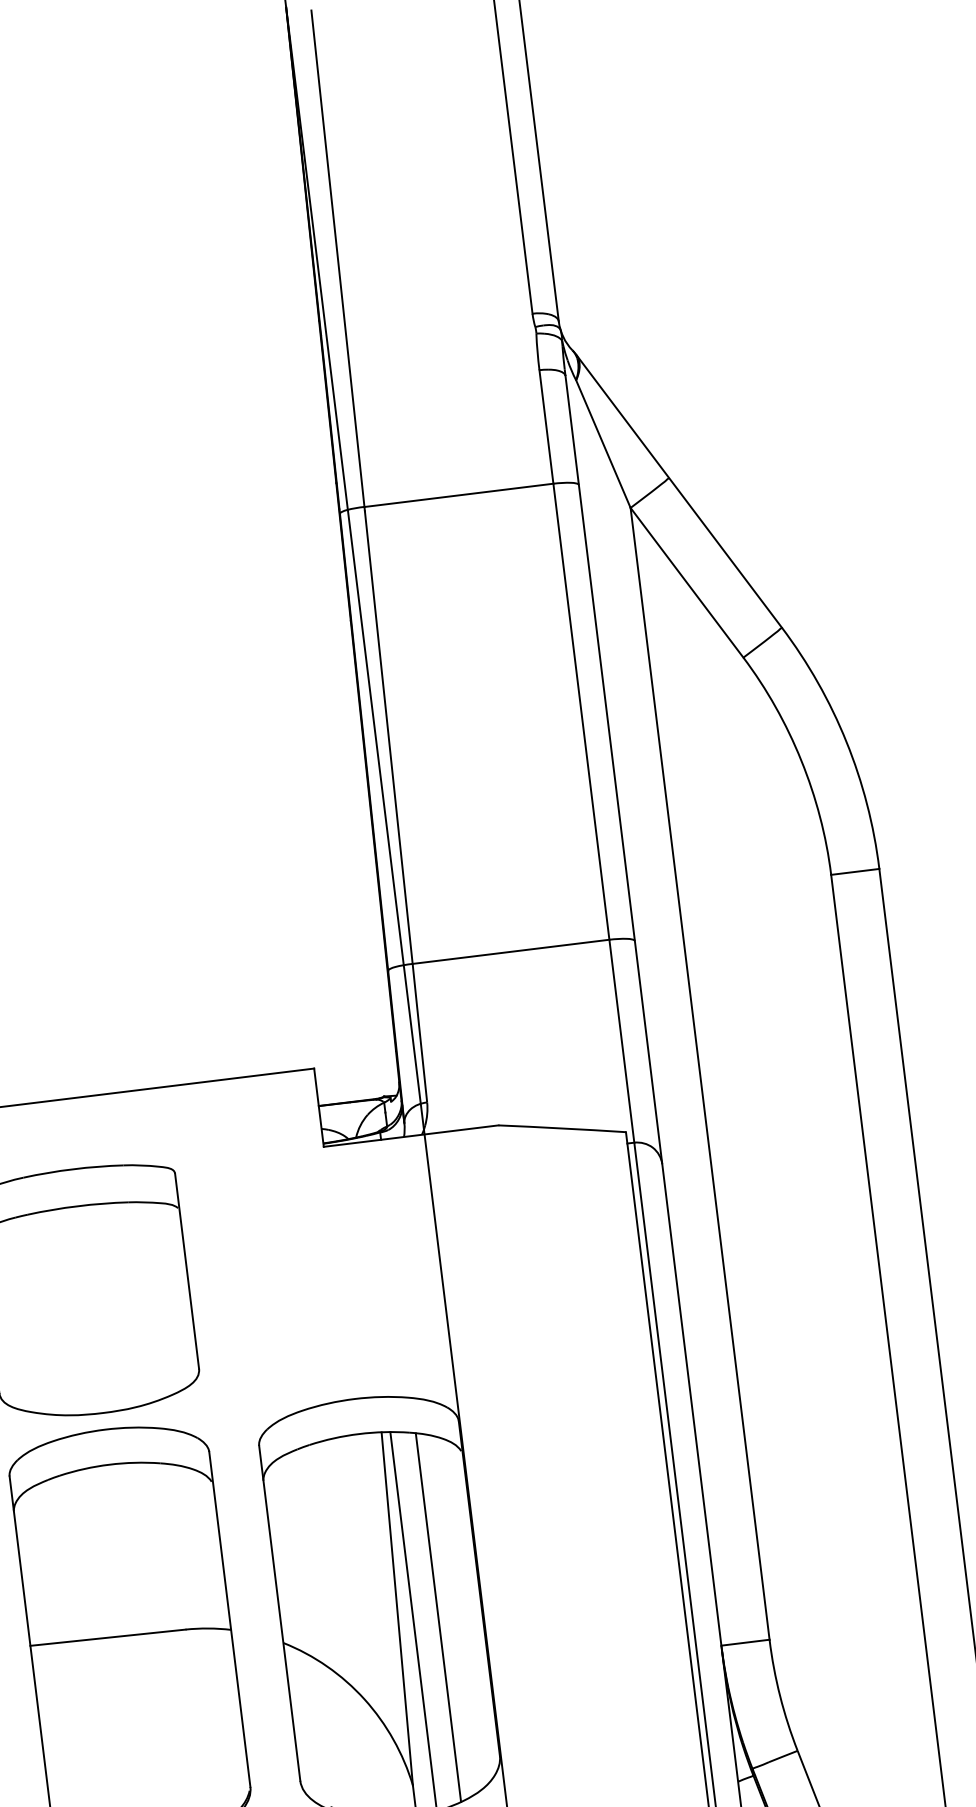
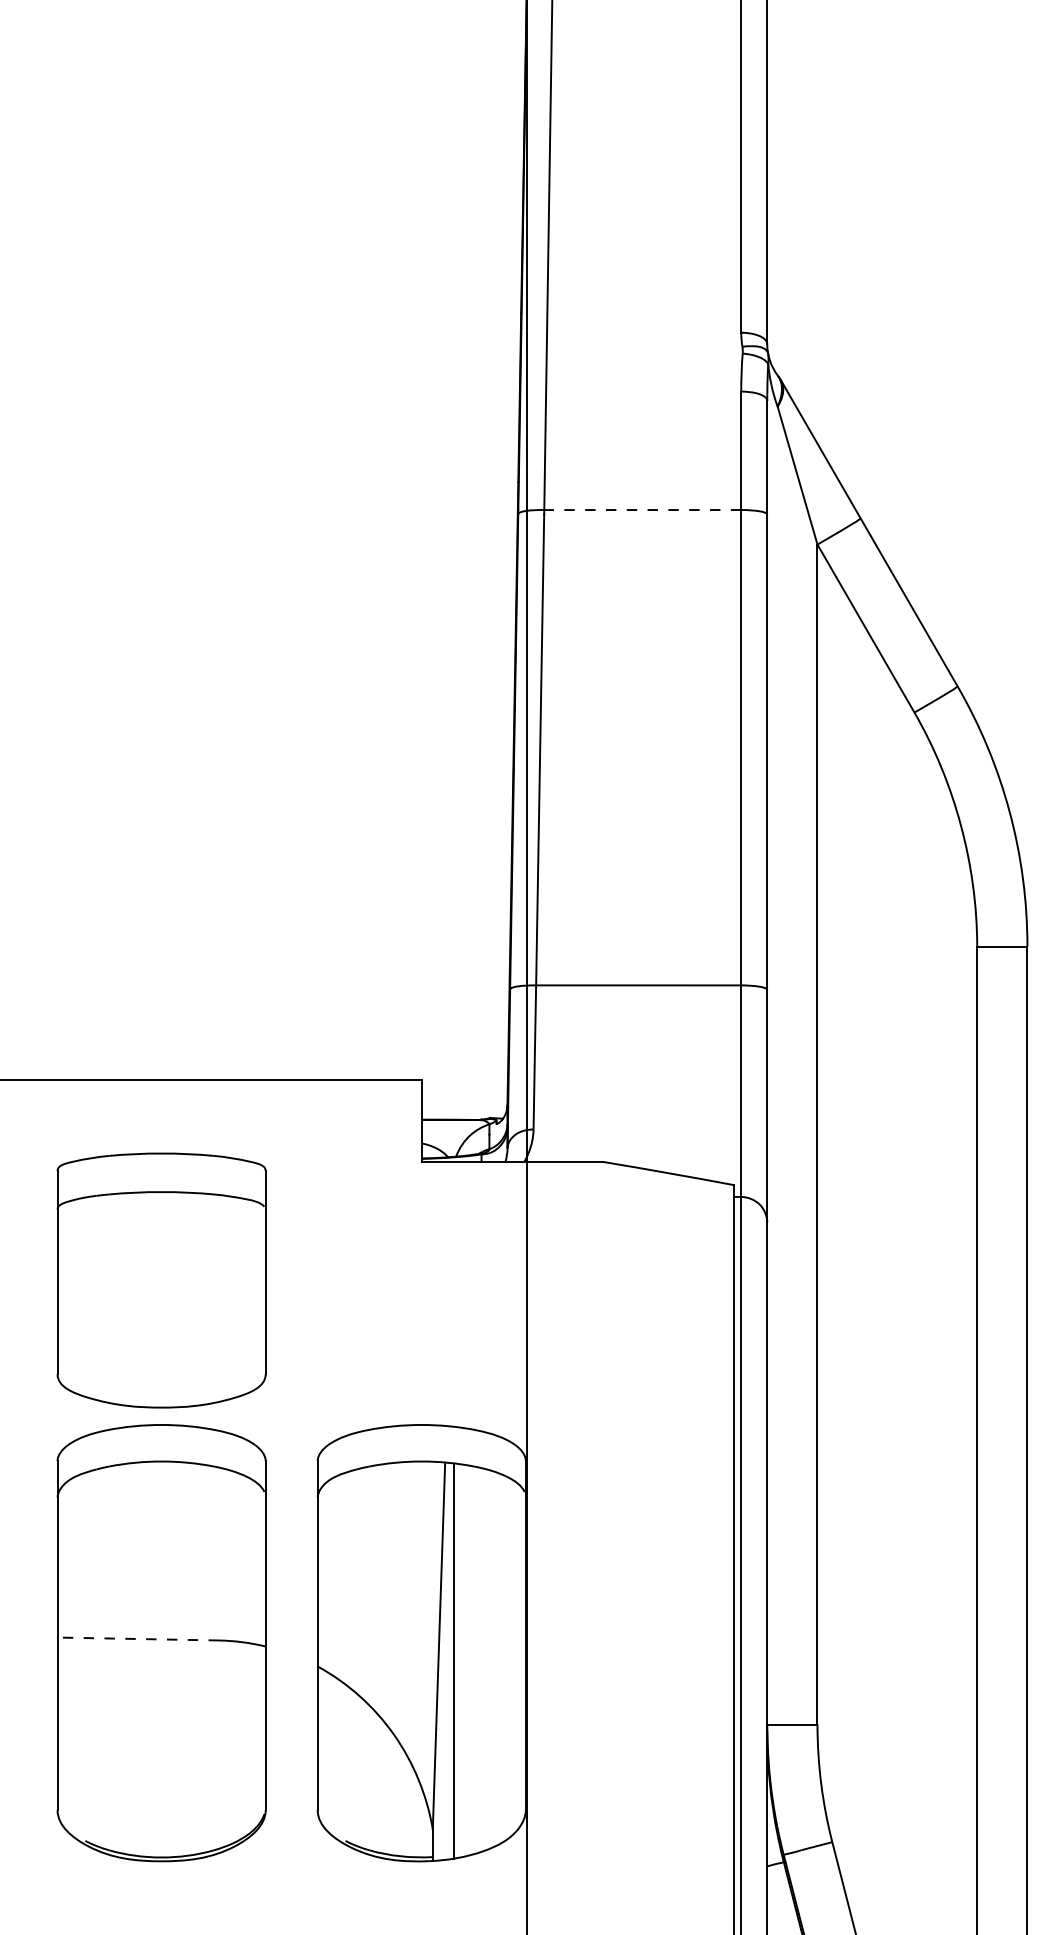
line: (458, 495) -> (642, 510), solid -> dashed
line: (438, 1617) -> (480, 1659), removed
line: (108, 1638) -> (138, 1639), solid -> dashed

